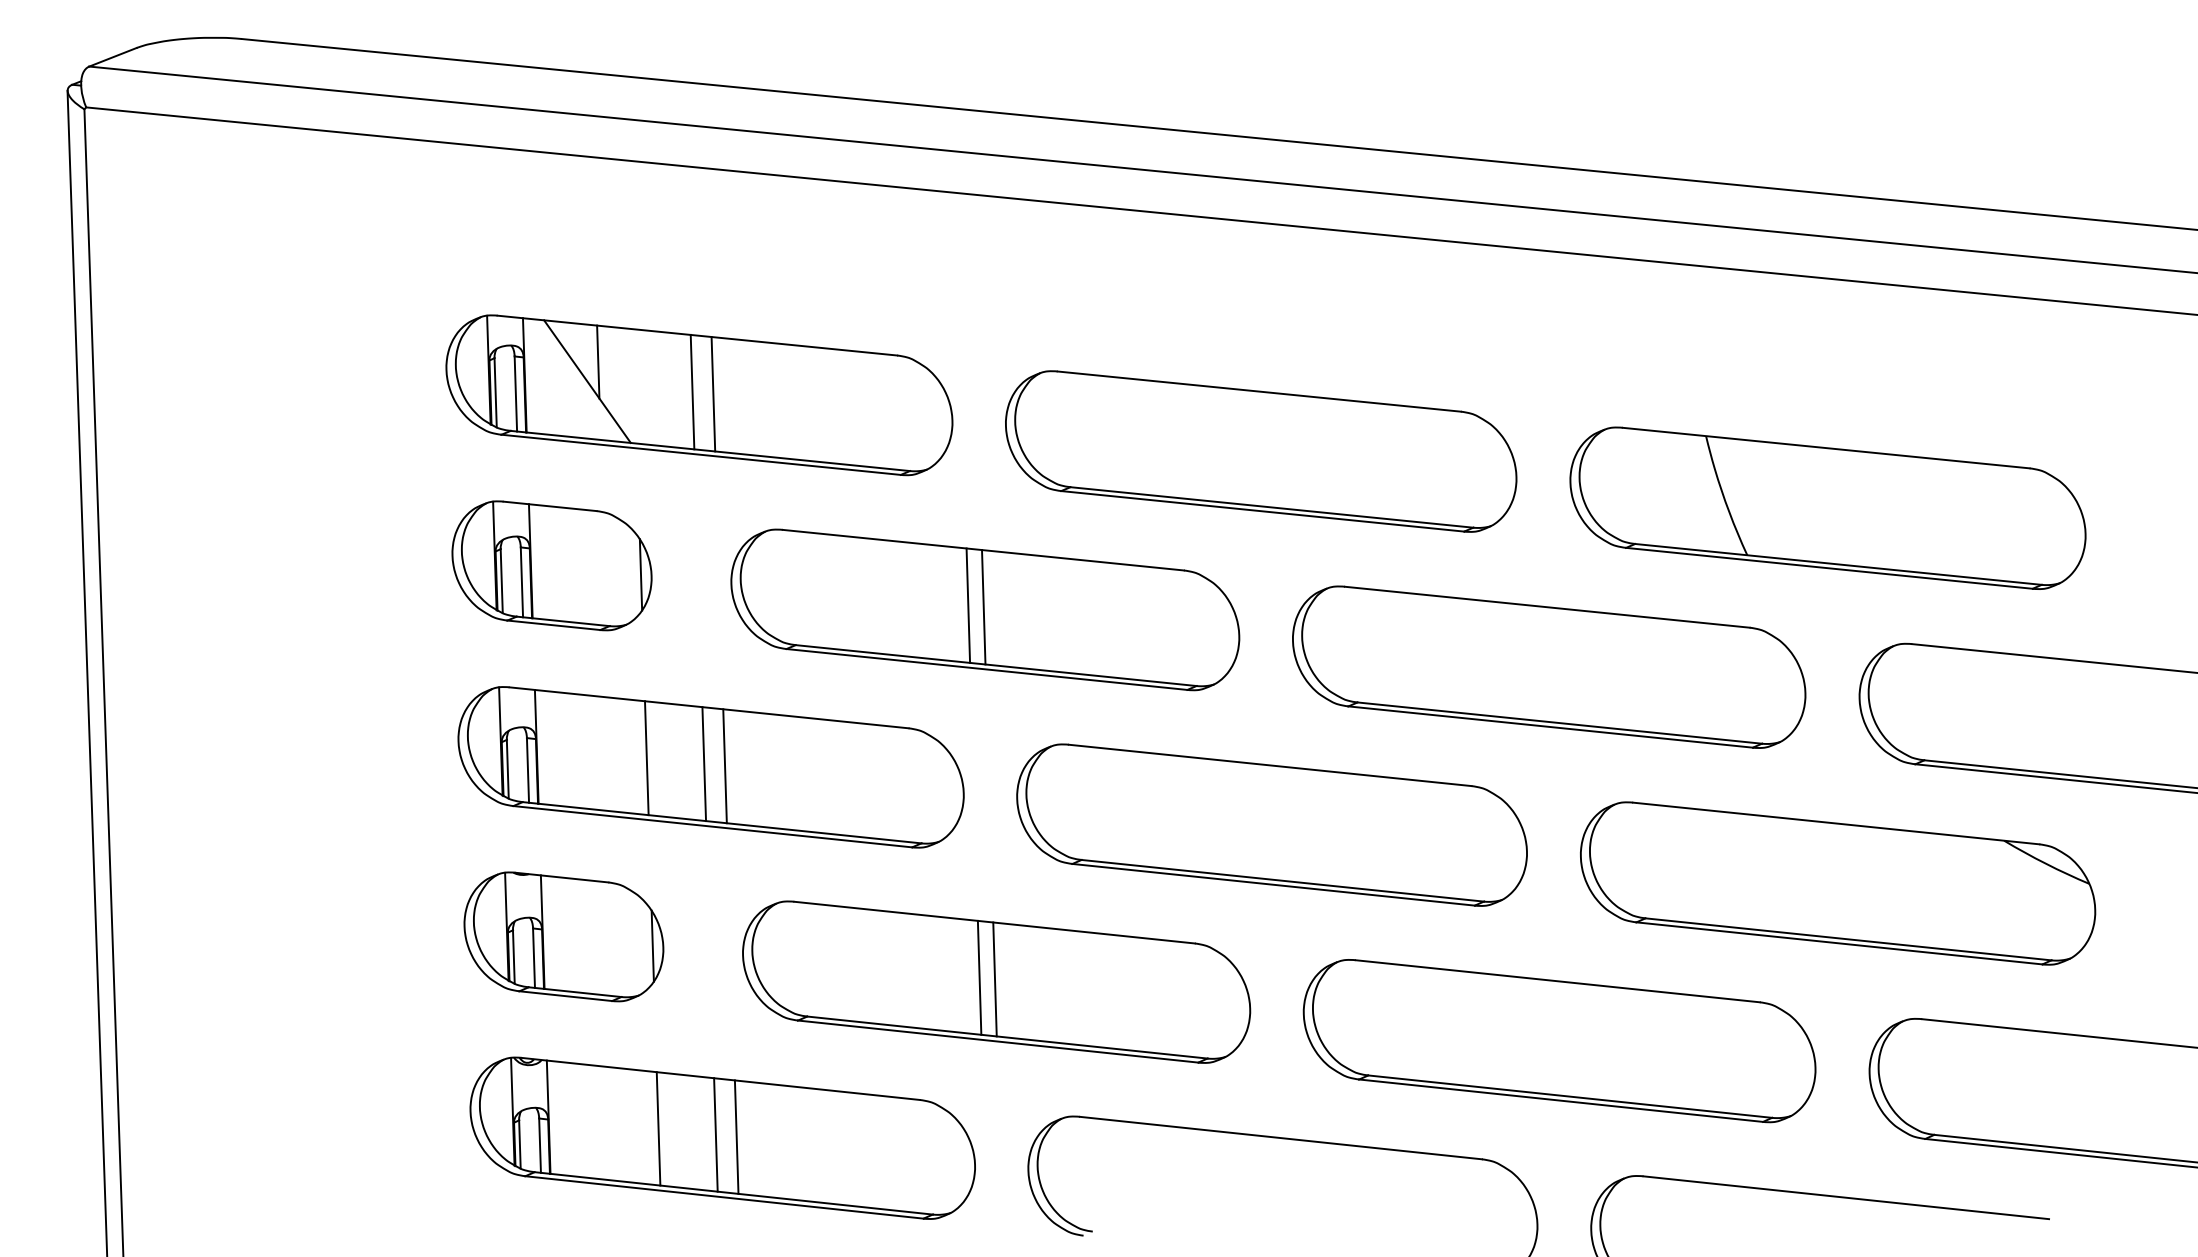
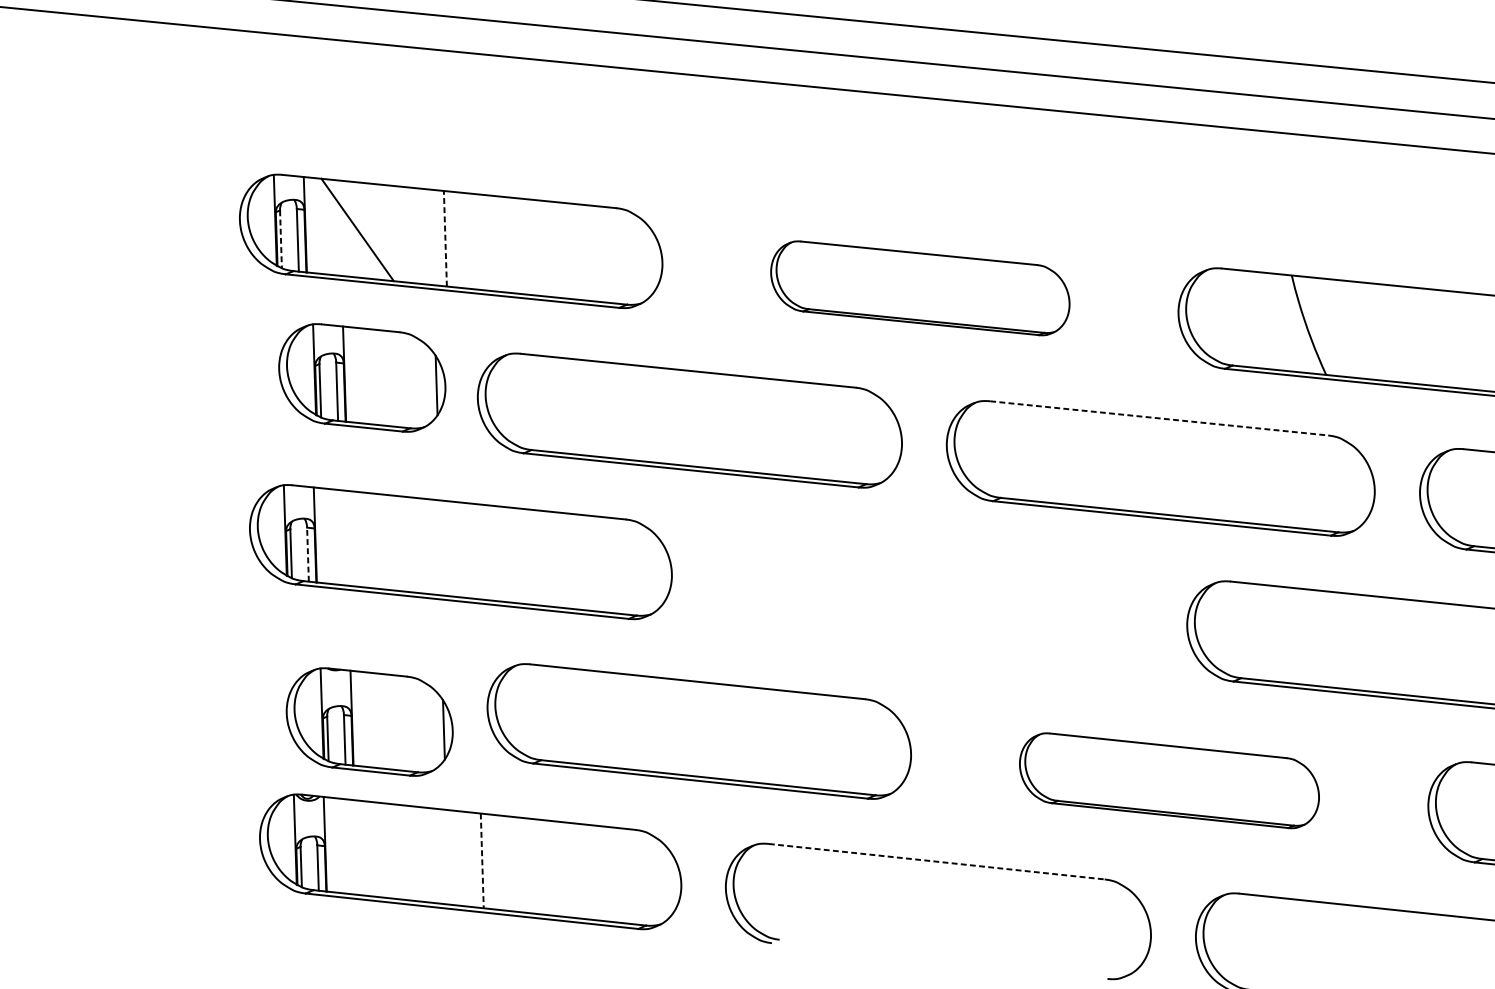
line: (598, 361) -> (366, 213), removed
line: (692, 391) -> (445, 238), solid -> dashed
line: (495, 392) -> (280, 239), solid -> dashed
line: (713, 394) -> (462, 240), removed
part: (1261, 451) -> (920, 288), size x0.7
part: (551, 565) -> (361, 377), moved
line: (968, 605) -> (675, 416), removed
line: (983, 607) -> (688, 418), removed
line: (1547, 607) -> (1159, 418), solid -> dashed
line: (646, 758) -> (406, 544), removed
line: (704, 764) -> (455, 549), removed
line: (724, 766) -> (472, 551), removed
line: (527, 769) -> (307, 553), solid -> dashed
part: (1271, 824) -> (928, 599), removed
part: (563, 936) -> (369, 721), moved
line: (979, 977) -> (685, 727), removed
line: (994, 979) -> (697, 729), removed
part: (1559, 1041) -> (1169, 781), size x0.7
line: (658, 1128) -> (416, 853), removed
line: (715, 1134) -> (464, 858), removed
line: (736, 1137) -> (482, 861), solid -> dashed
line: (1281, 1138) -> (937, 862), solid -> dashed

